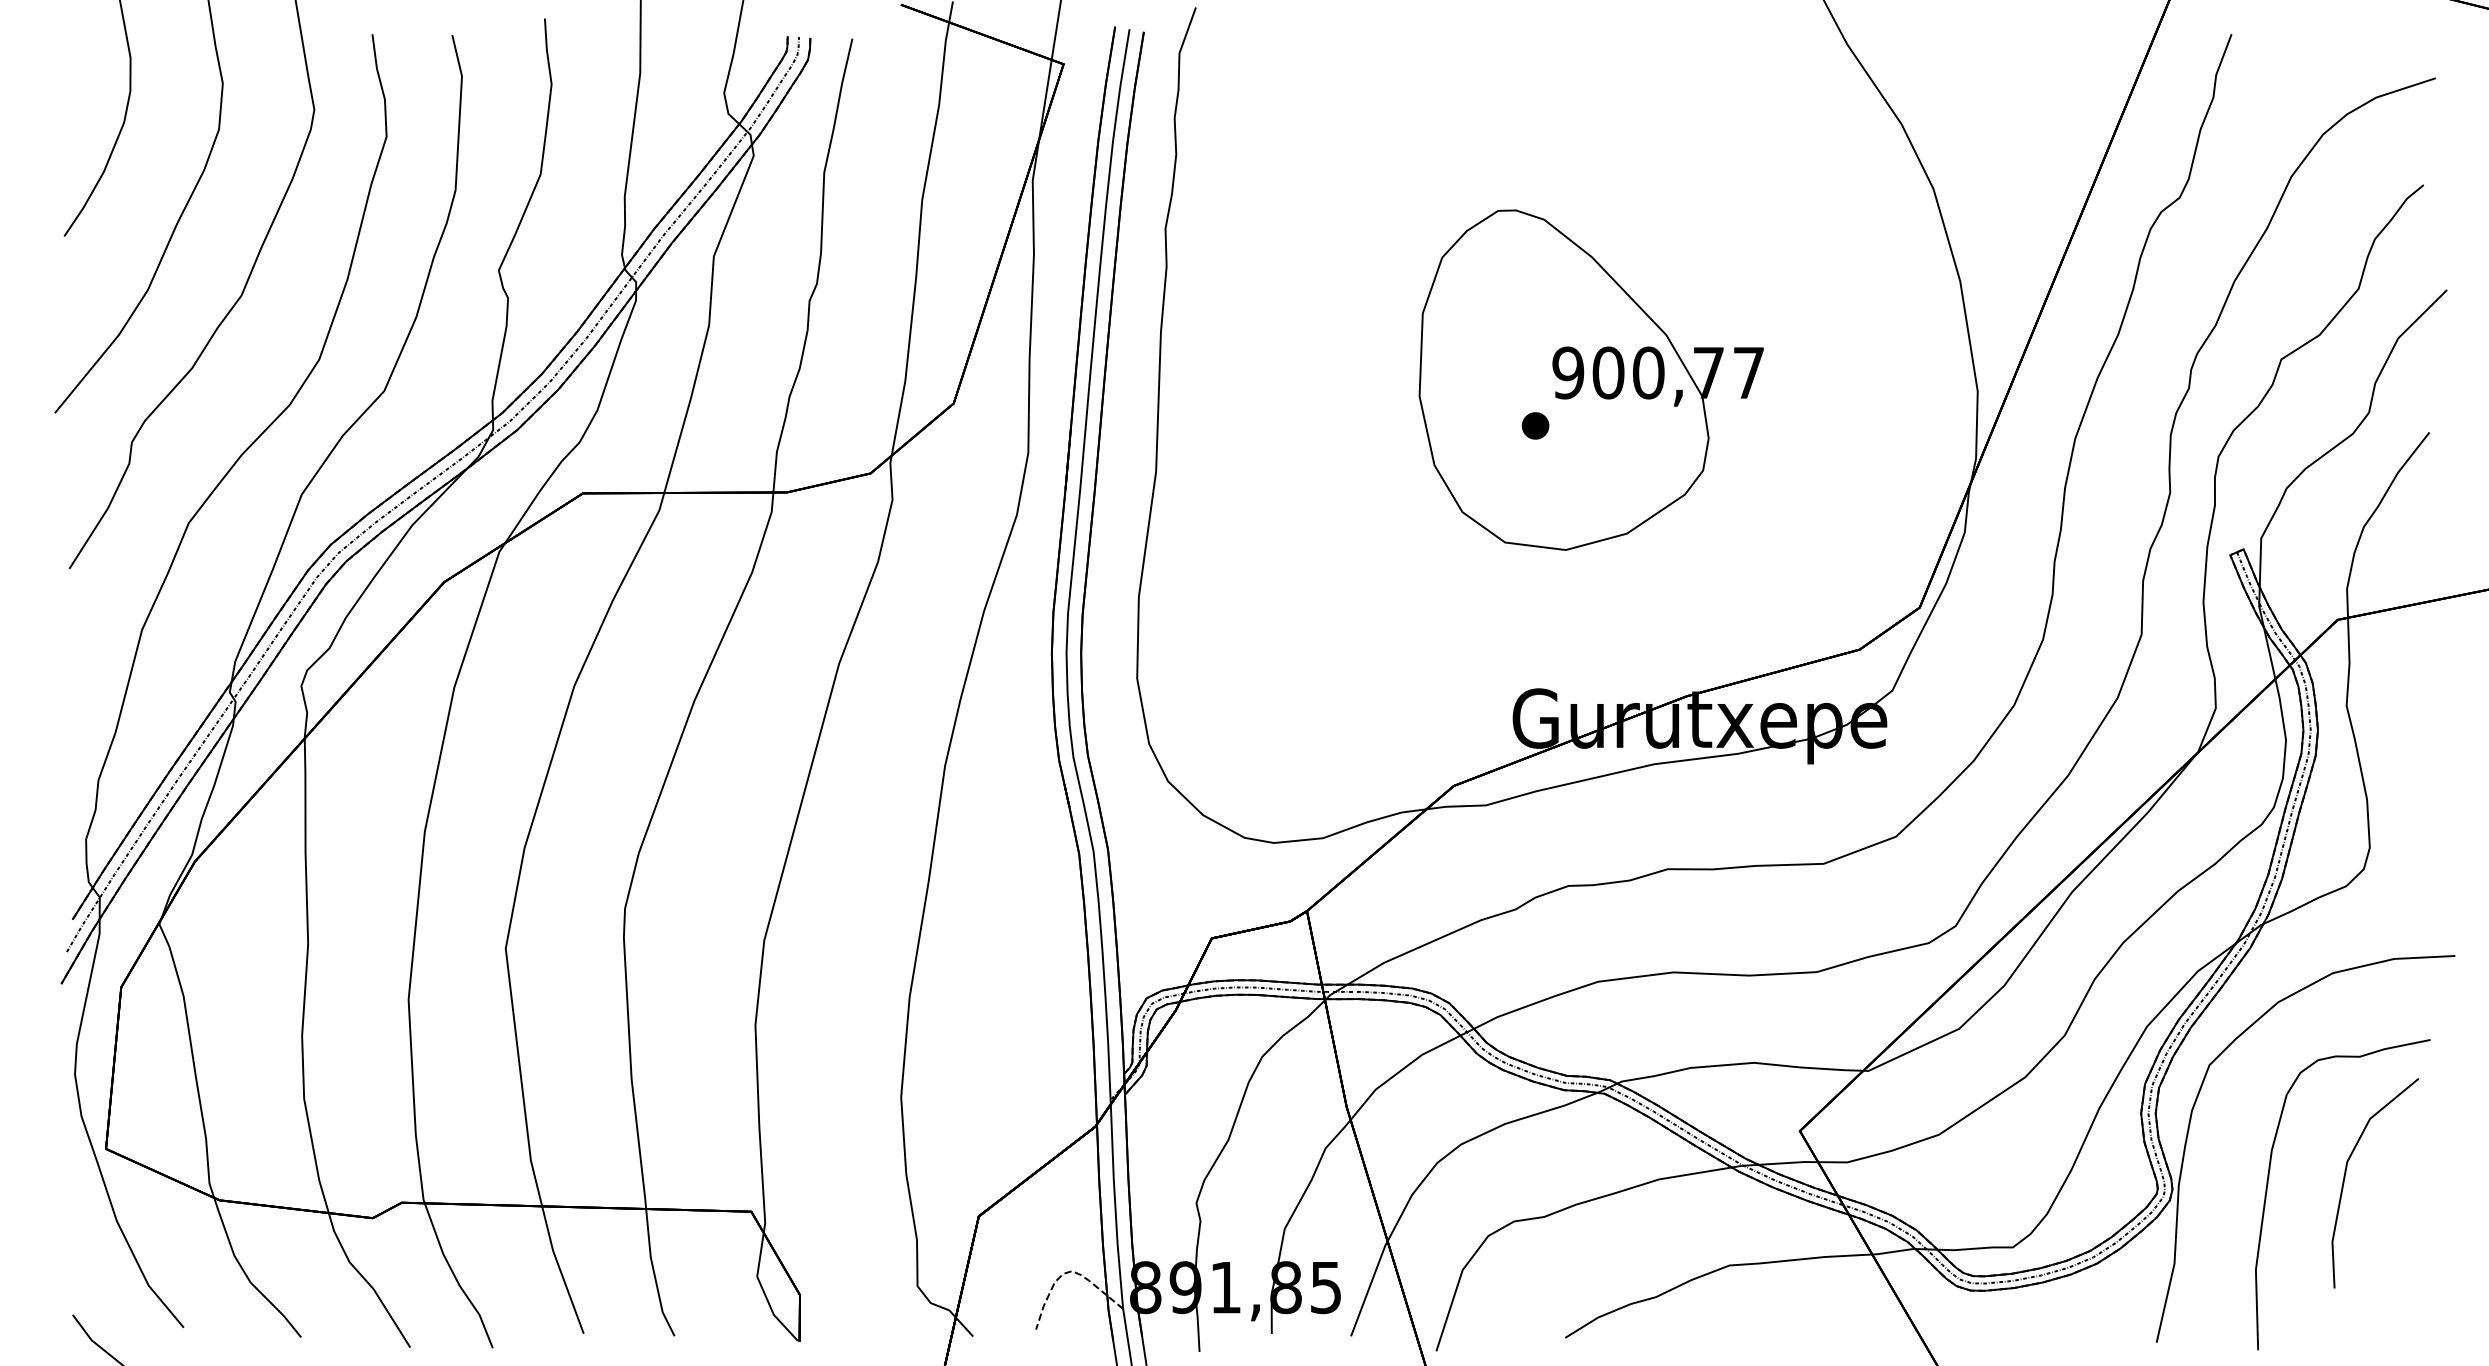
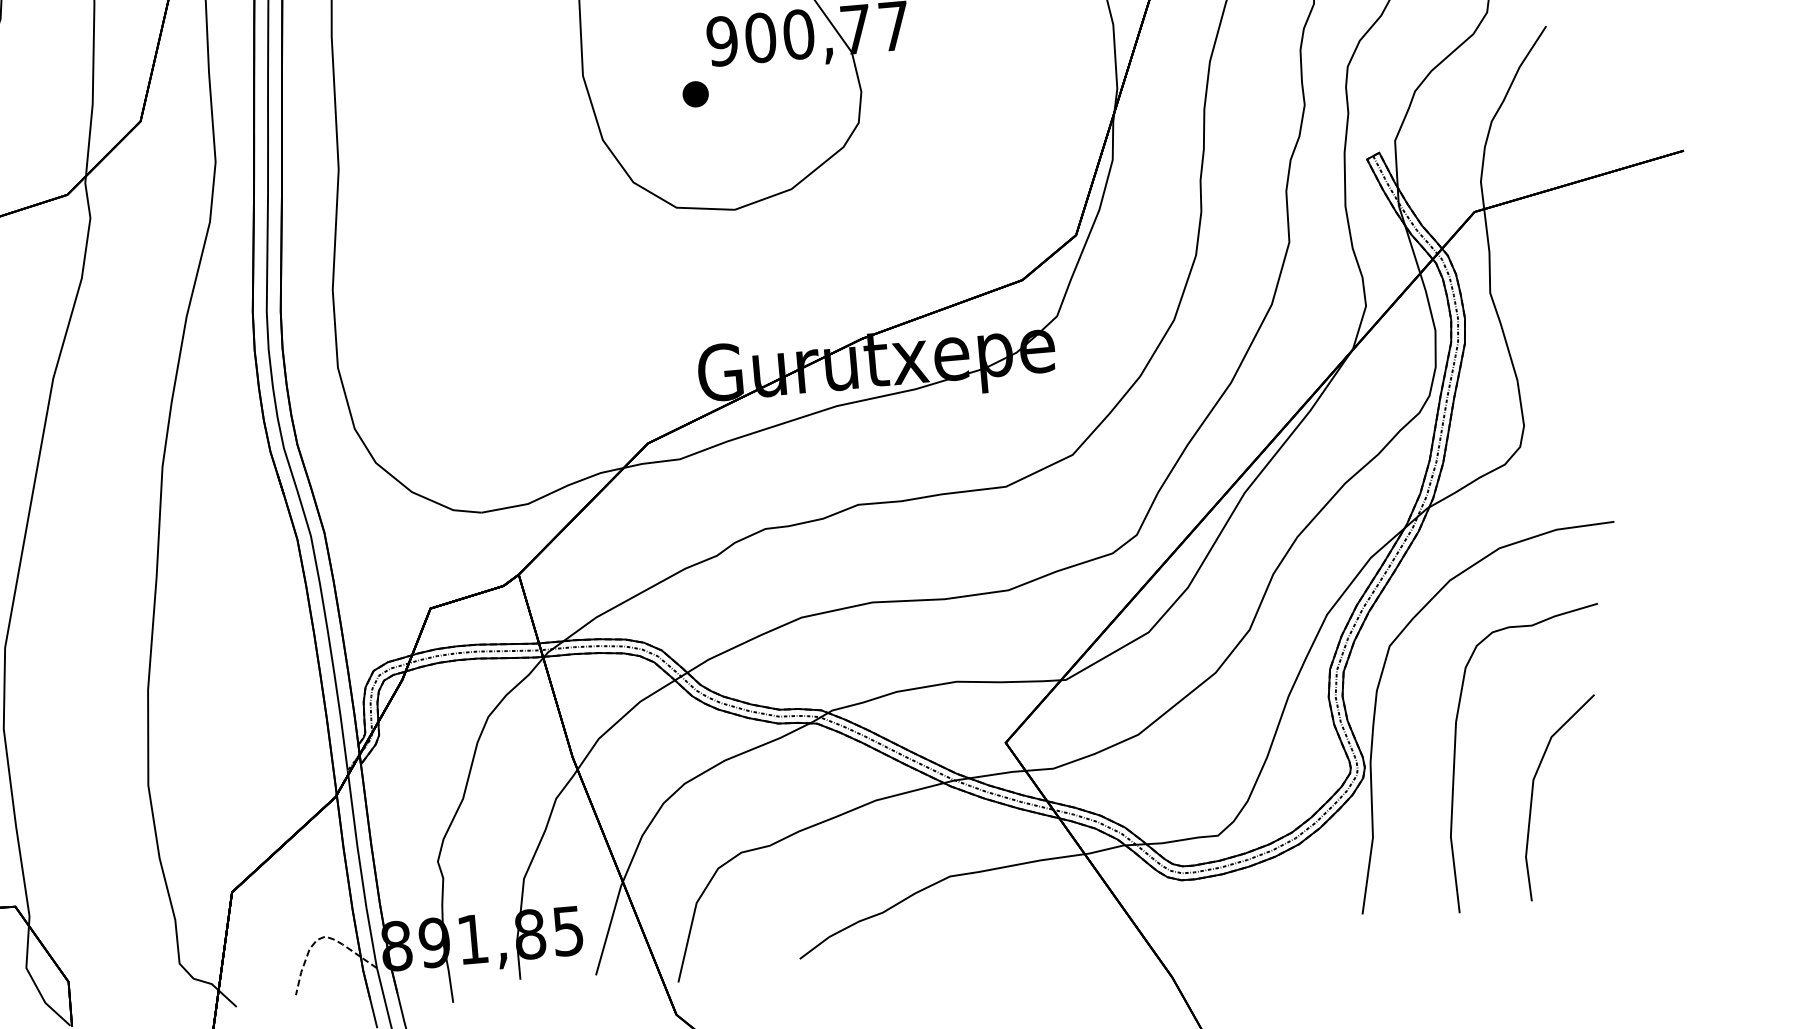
part: (2345, 1178) -> (1533, 795), moved

